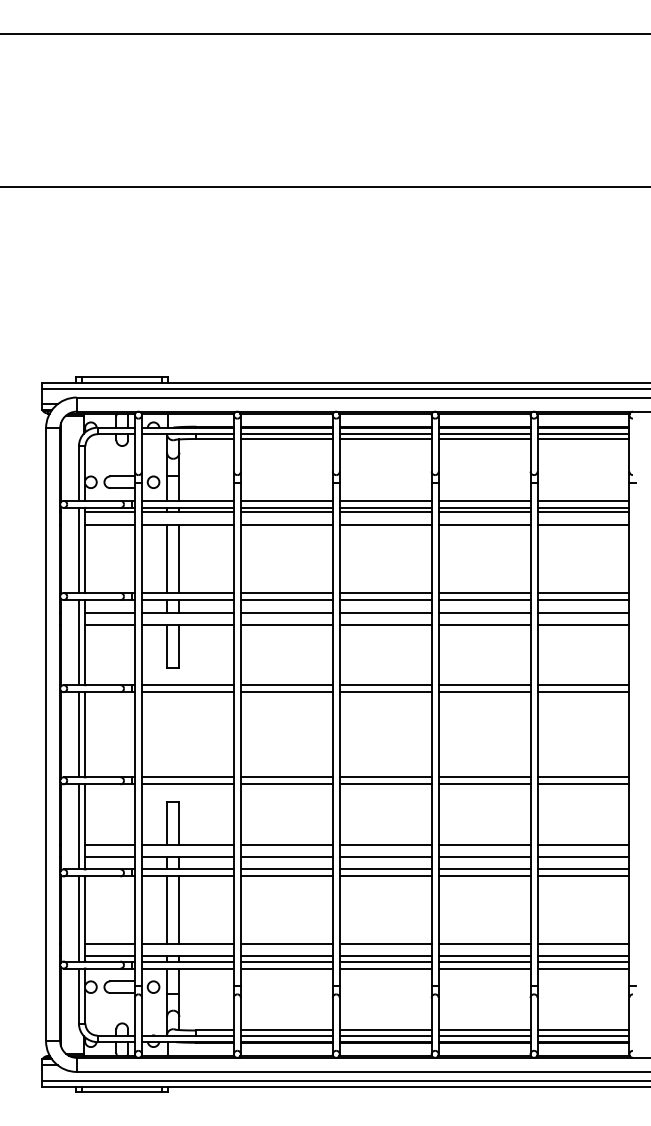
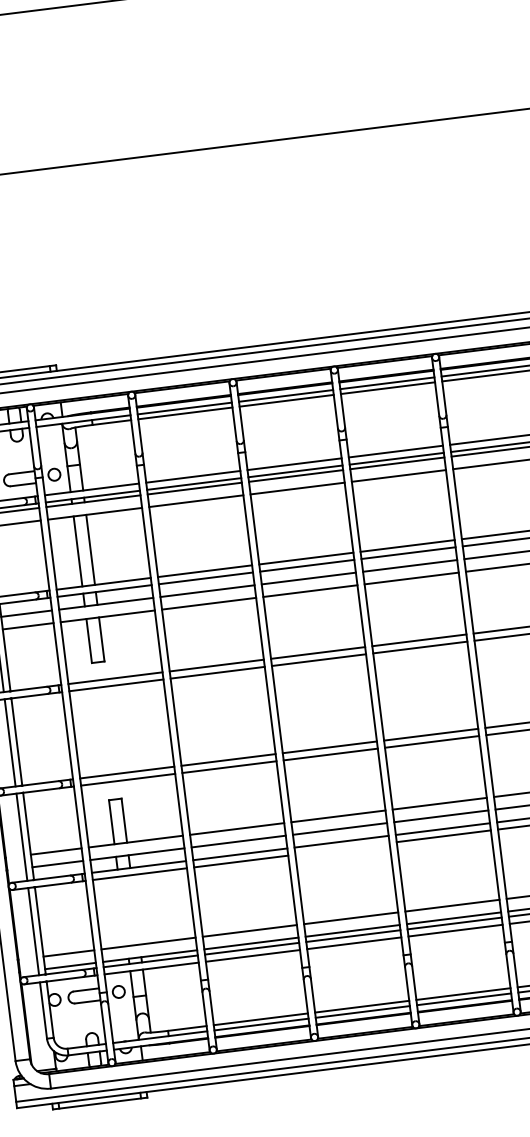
line: (385, 876) -> (342, 848), removed
line: (167, 910) -> (123, 911), removed
line: (179, 910) -> (135, 910), removed

